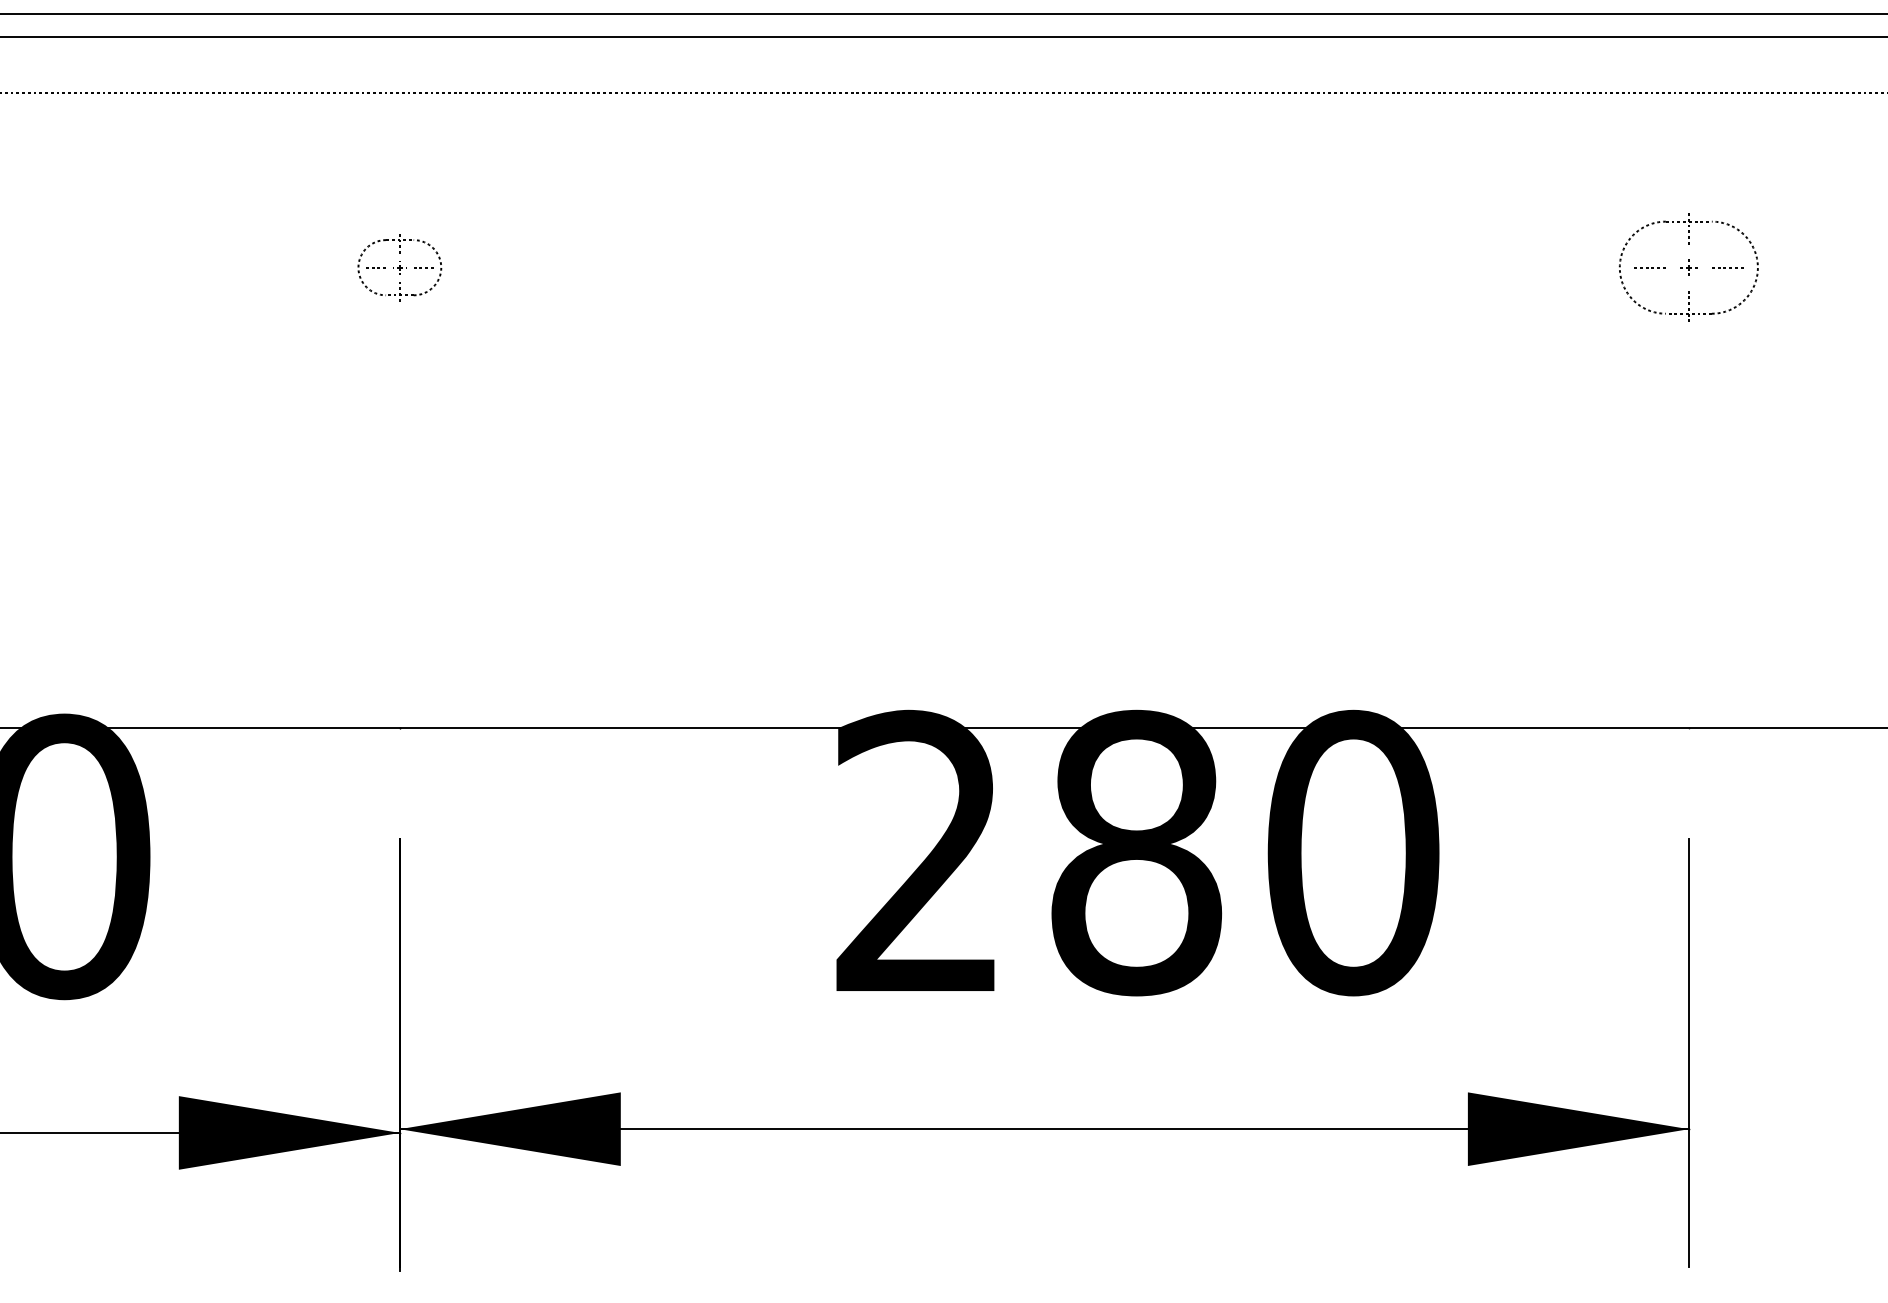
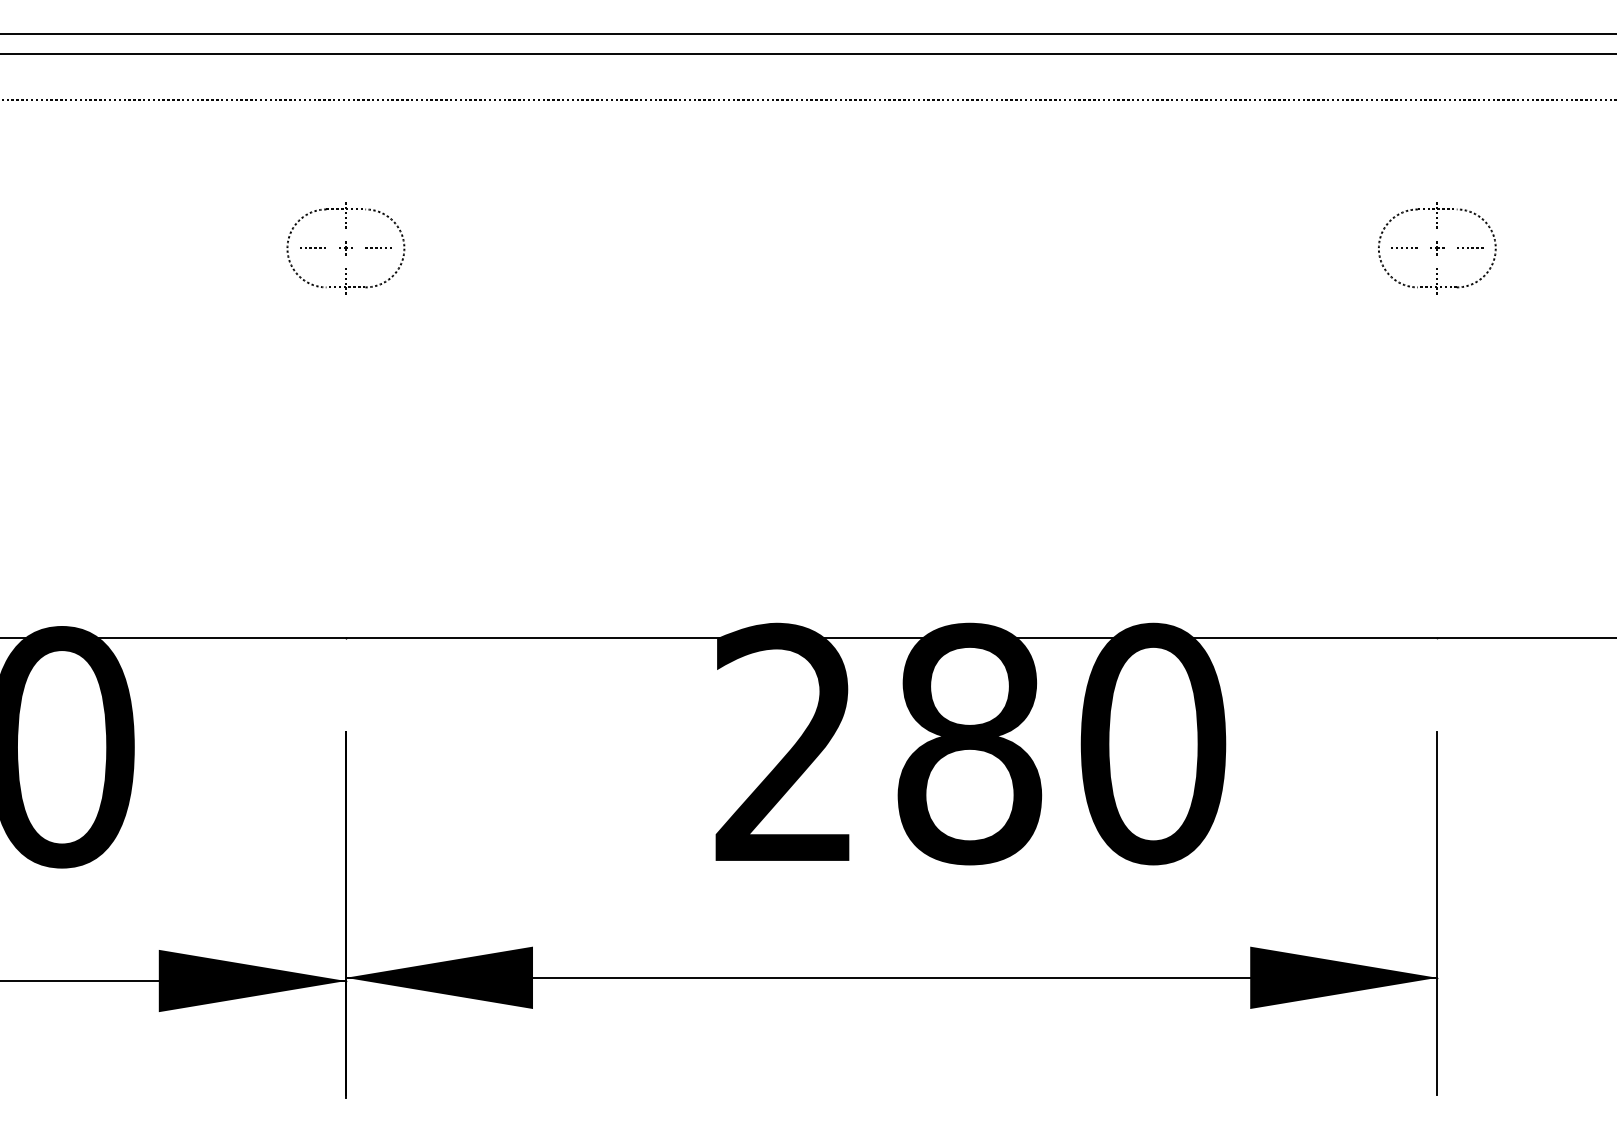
part: (399, 267) -> (345, 248), size x1.67

